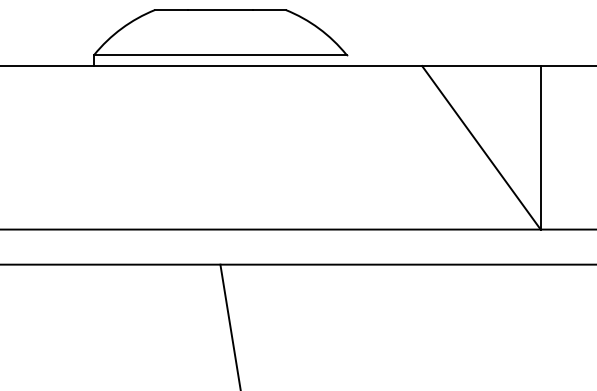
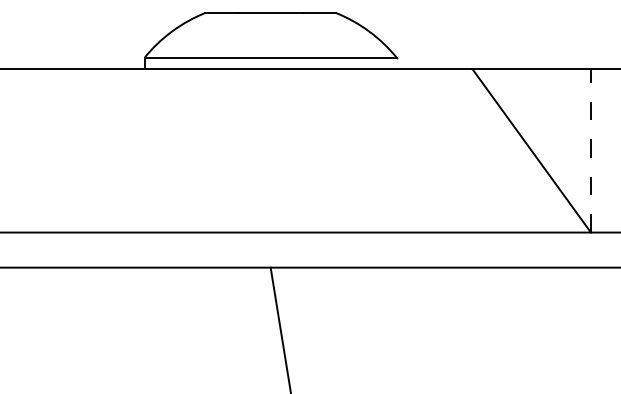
line: (540, 147) -> (590, 150), solid -> dashed

